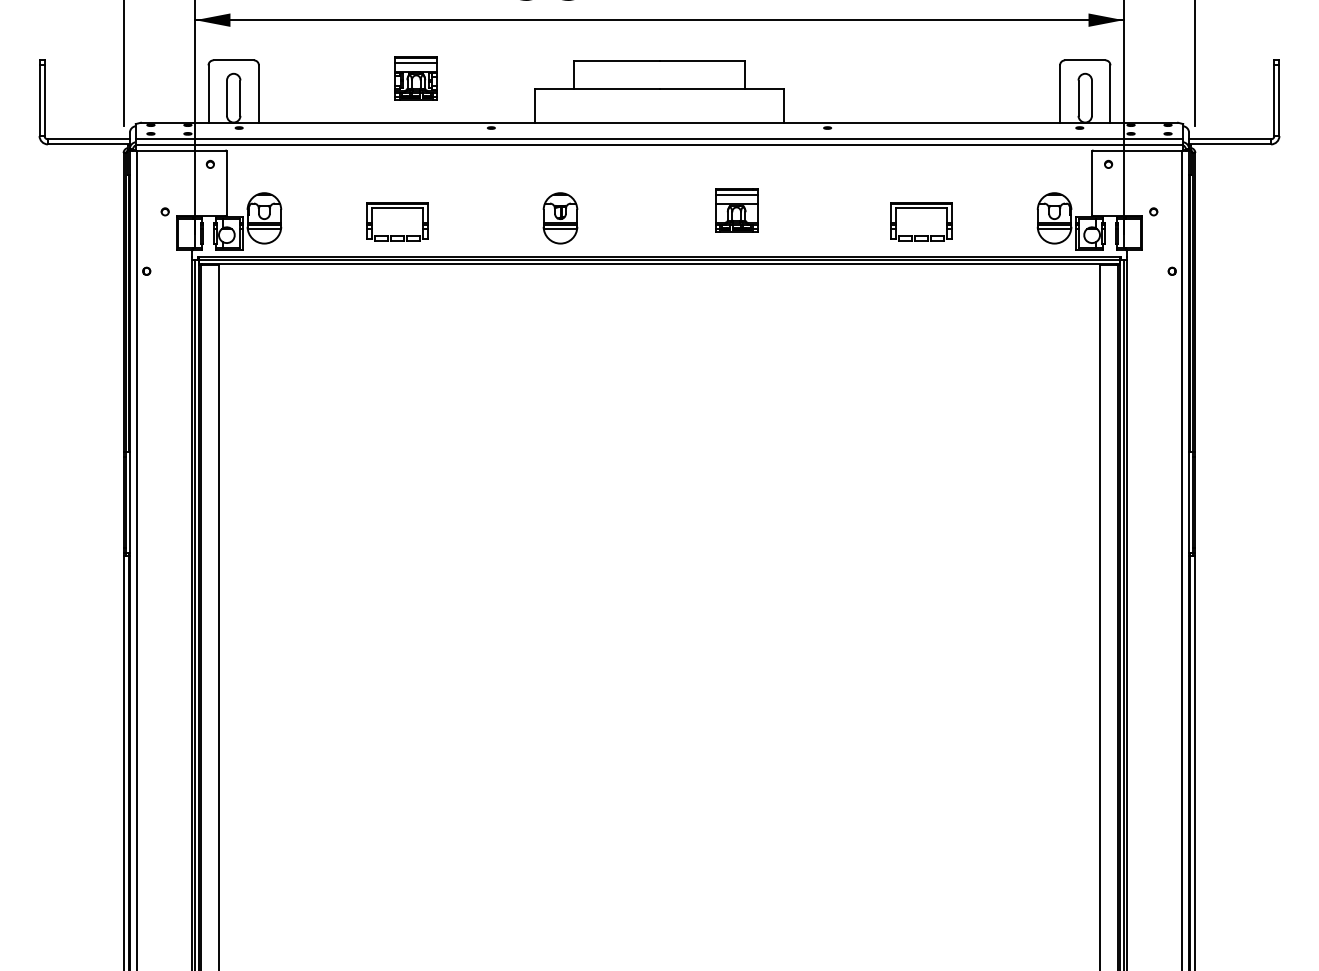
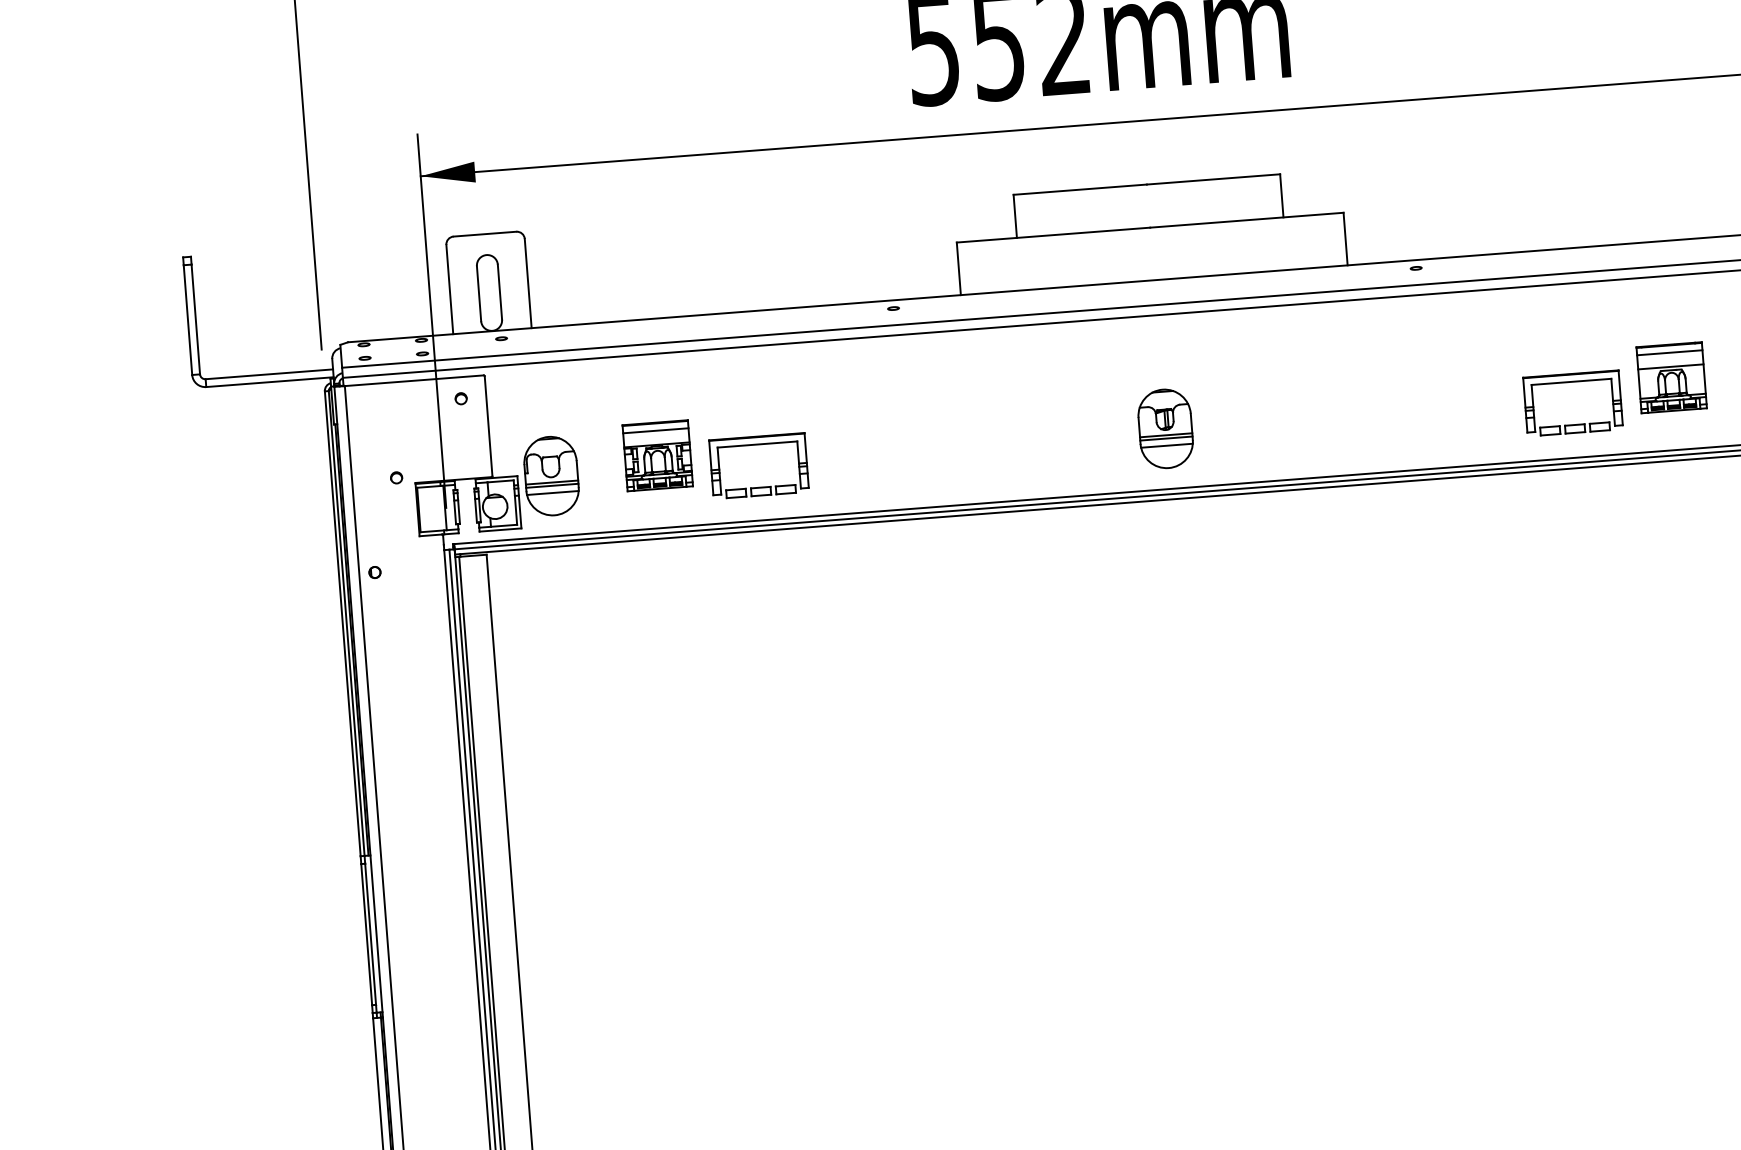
part: (415, 78) -> (656, 455), moved
part: (736, 210) -> (1671, 377), moved
part: (560, 218) -> (1165, 429), moved

